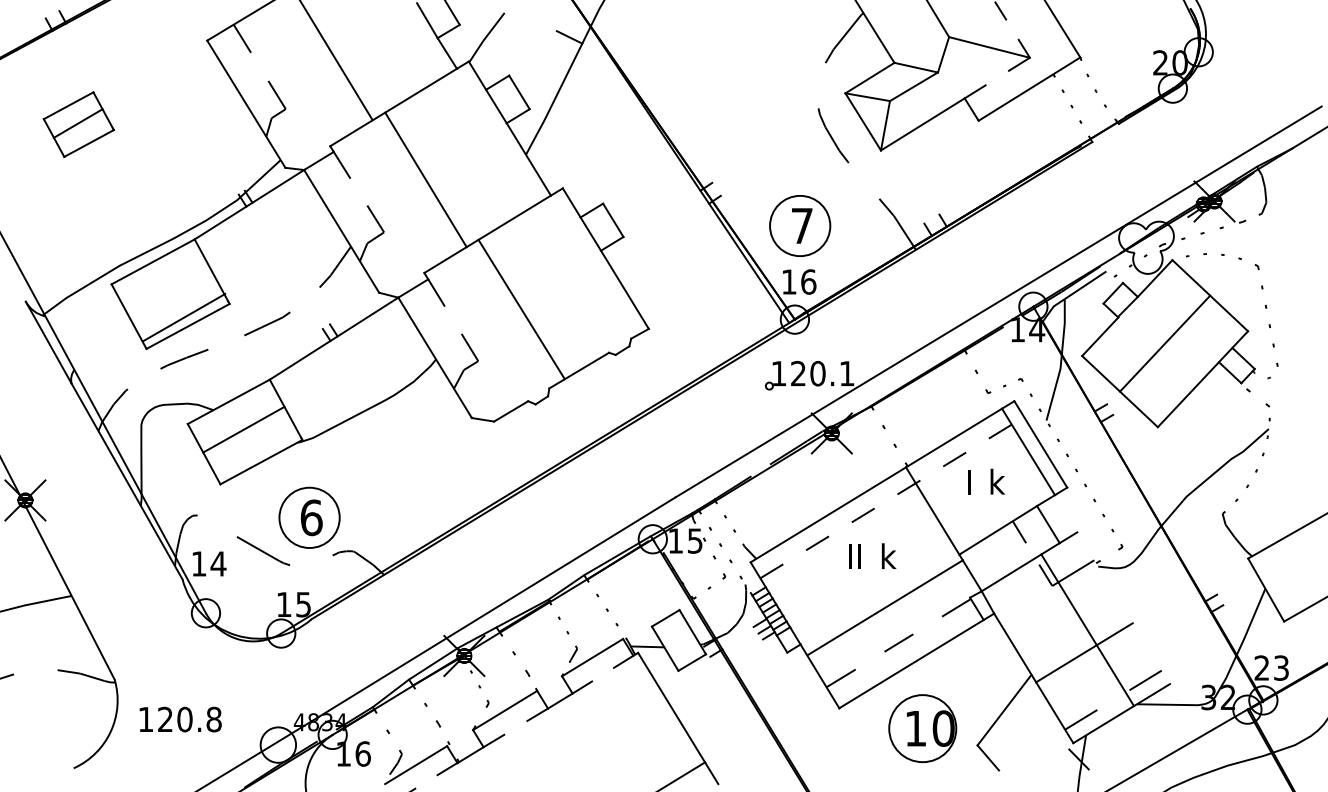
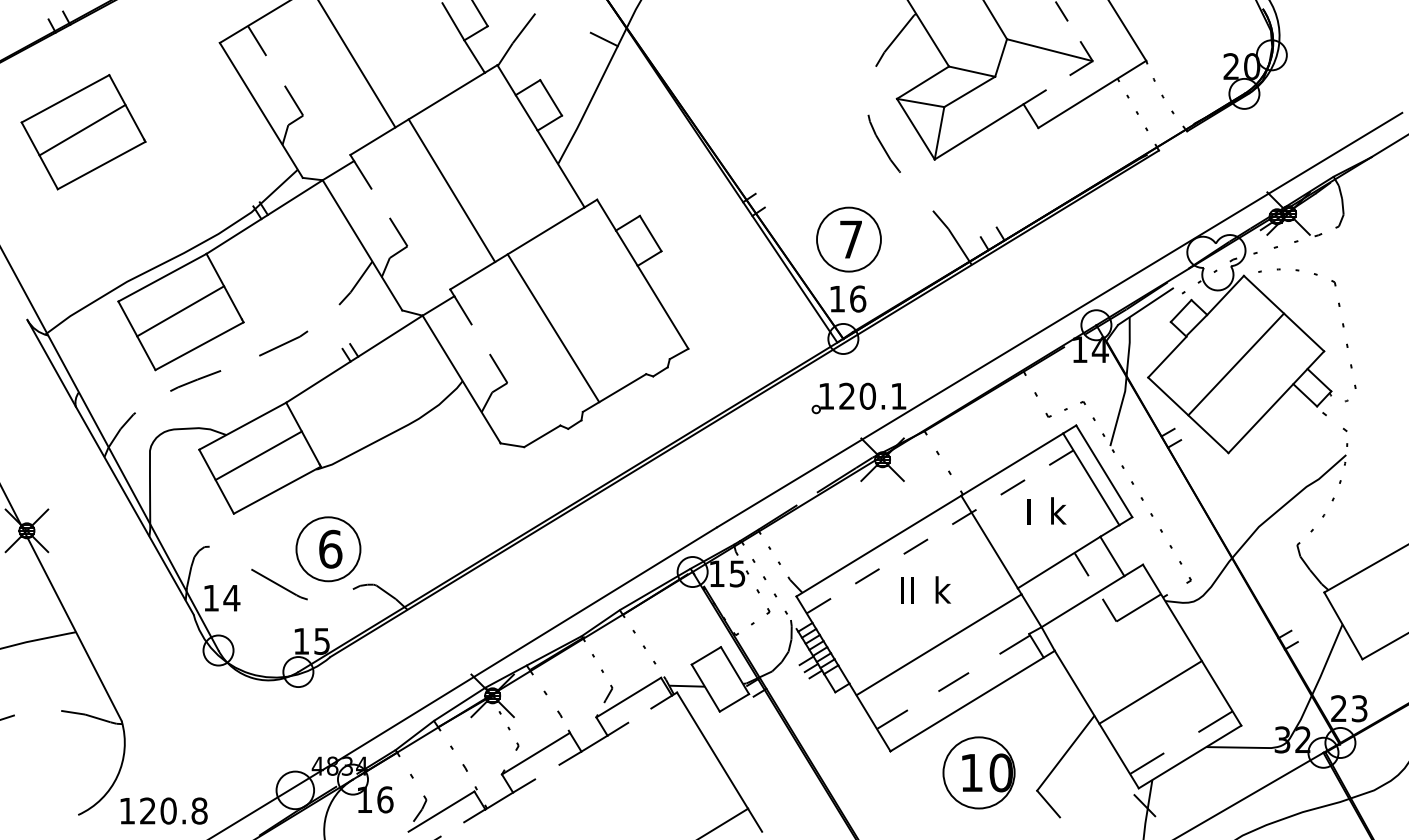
part: (78, 124) -> (83, 131), size x1.67
line: (184, 317) -> (180, 311), moved
line: (1087, 630) -> (1192, 645), moved
text: (180, 719) -> (163, 810), moved

